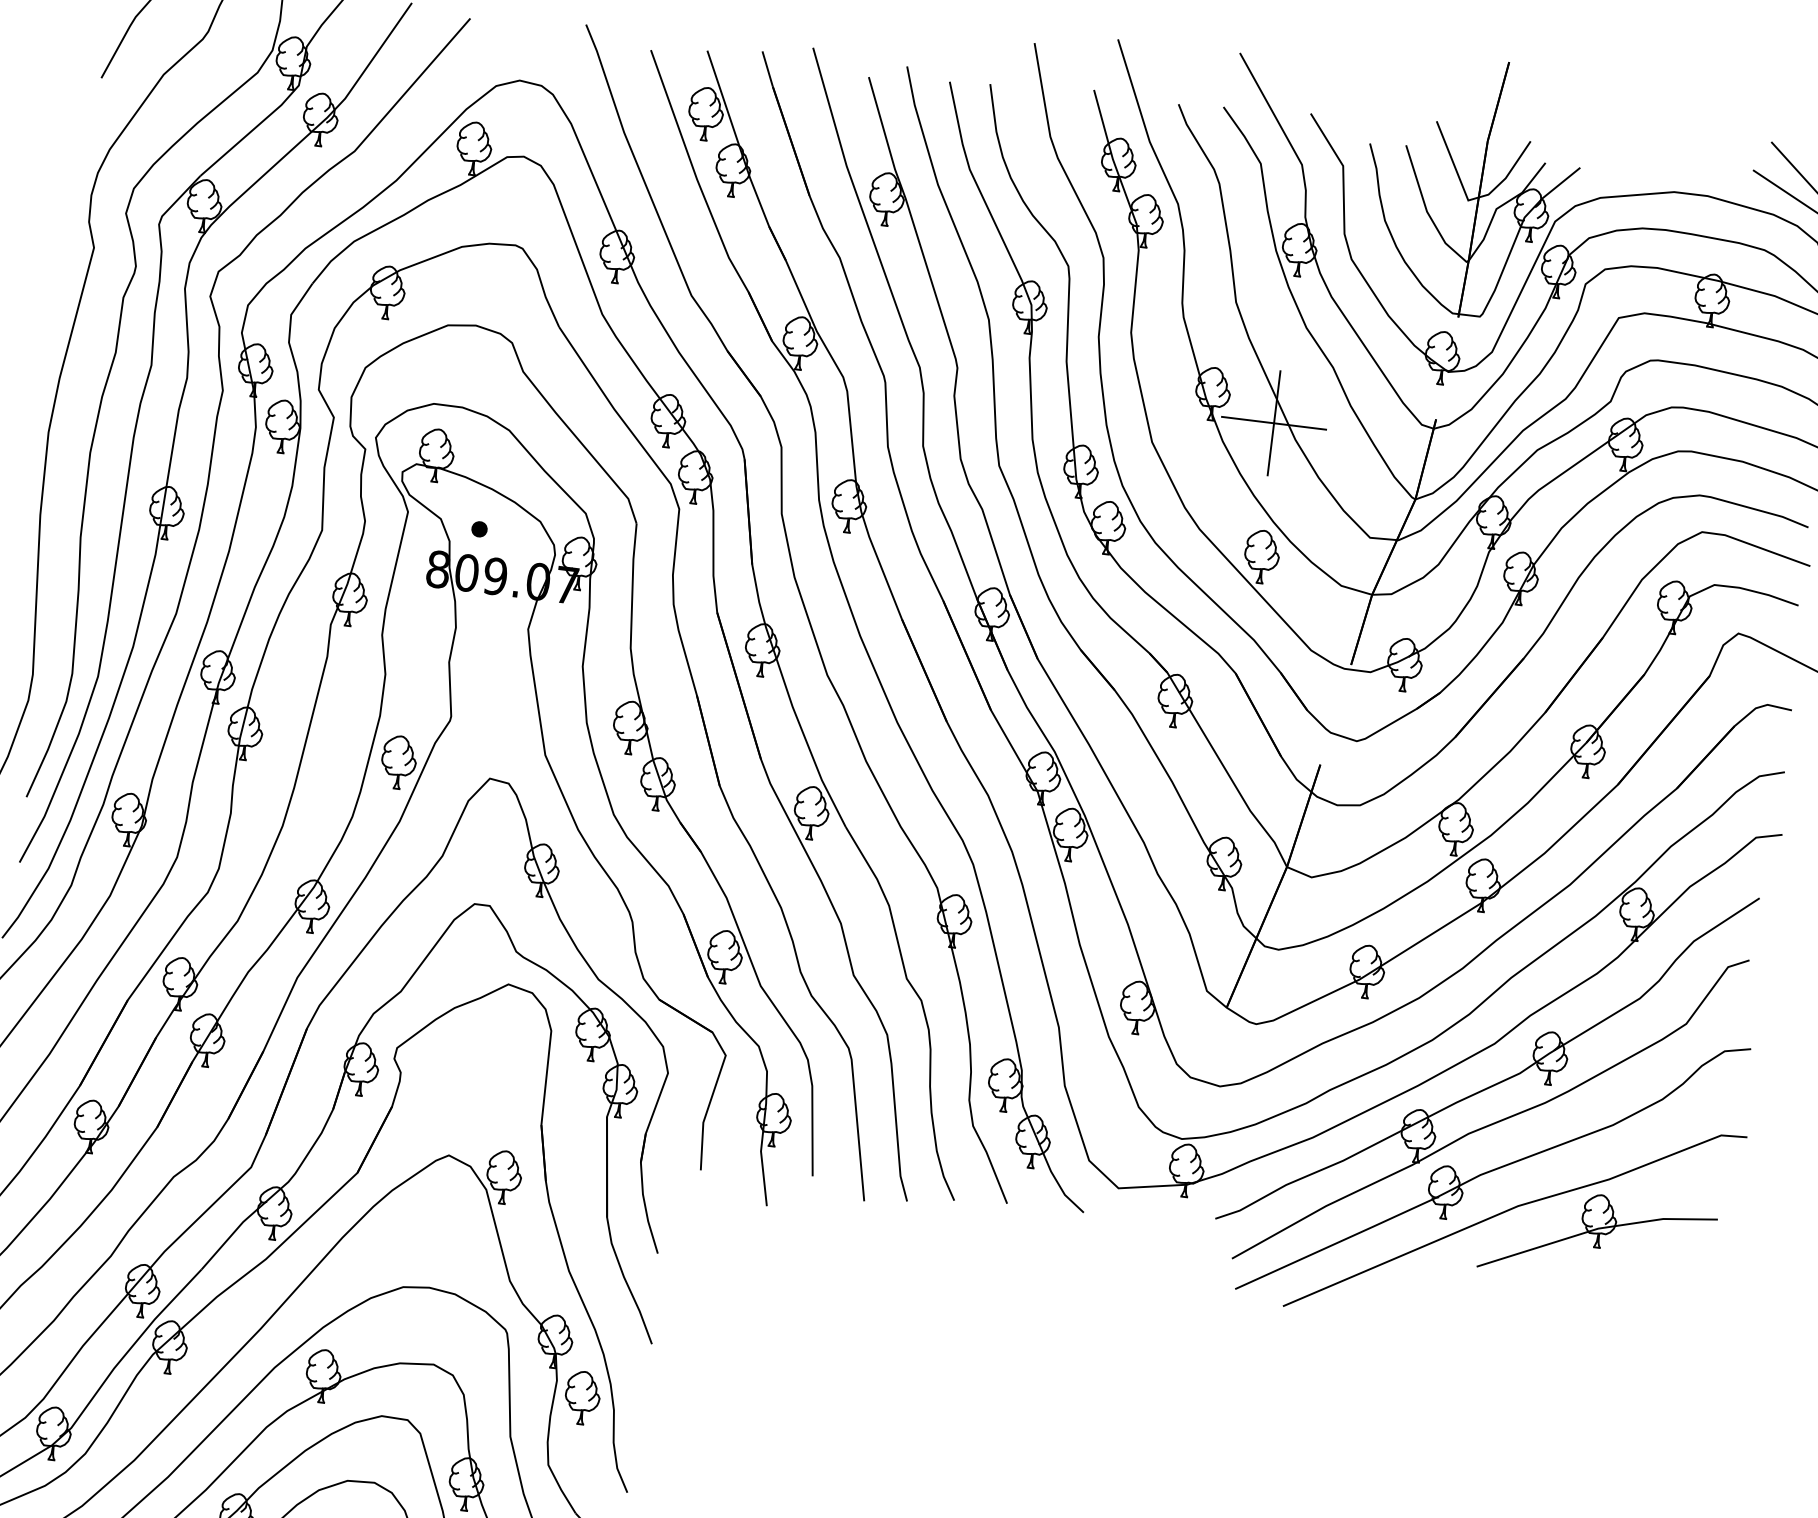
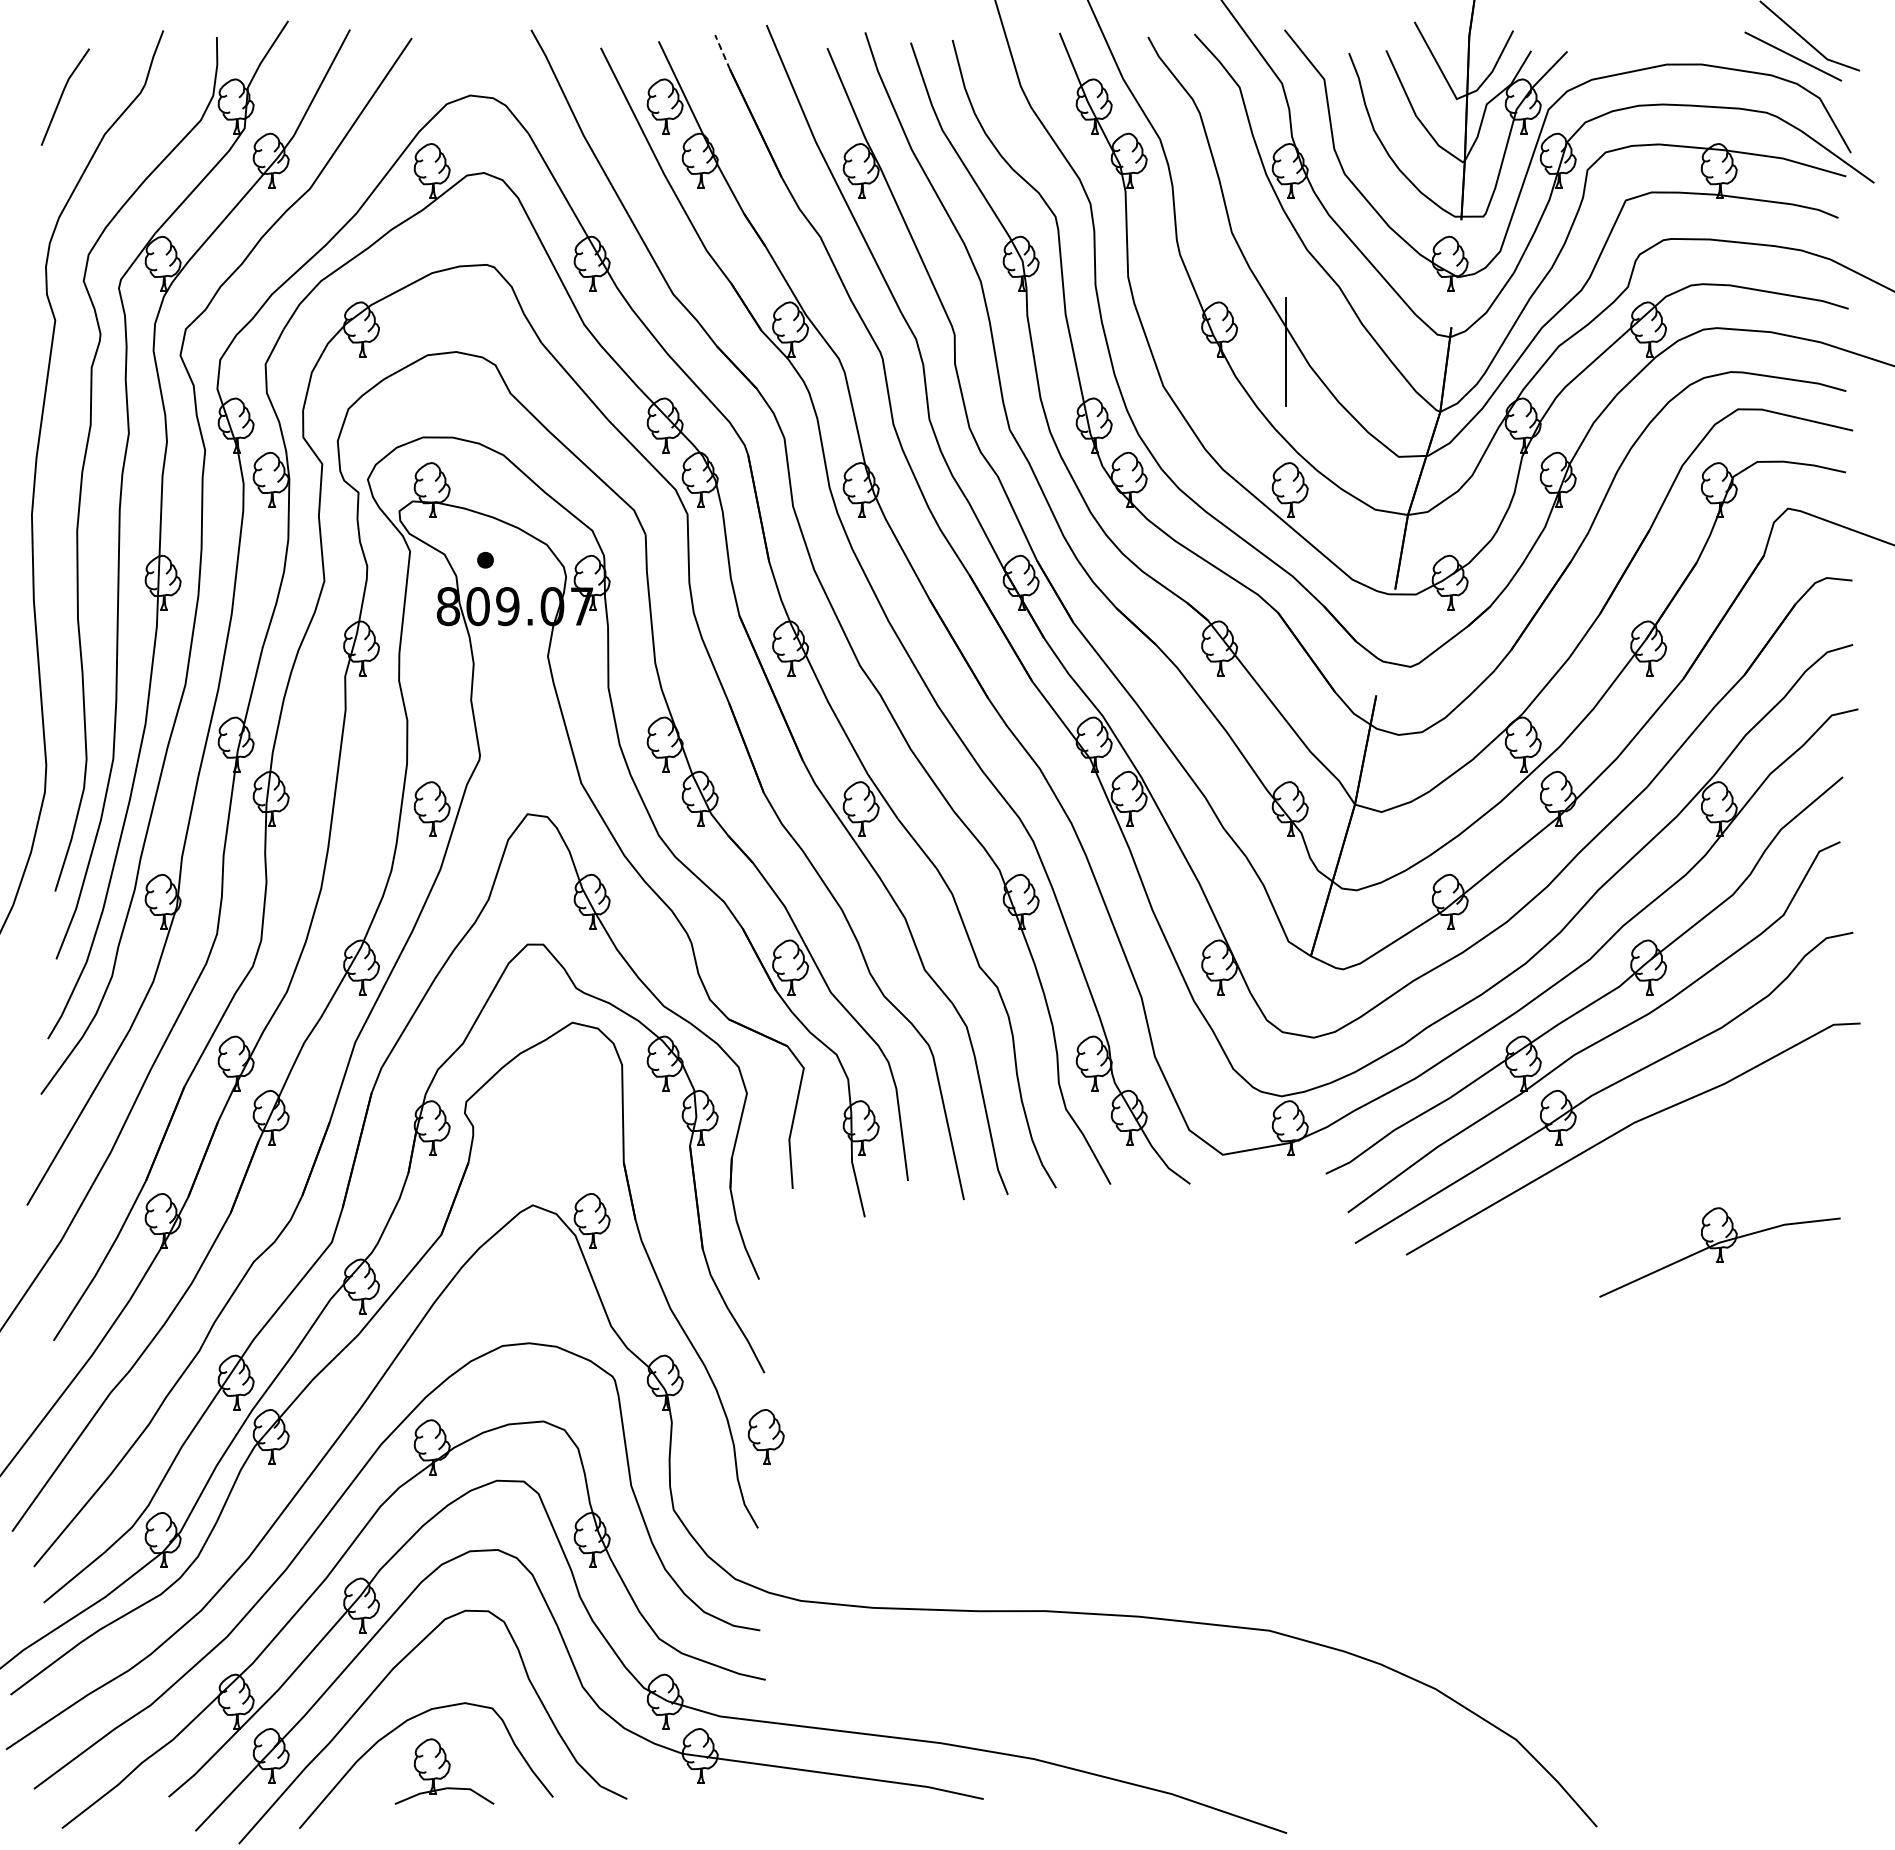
line: (767, 68) -> (722, 52), solid -> dashed
line: (1273, 423) -> (1285, 351), removed
part: (1597, 1238) -> (1719, 1252), moved
part: (581, 1397) -> (765, 1436), moved

